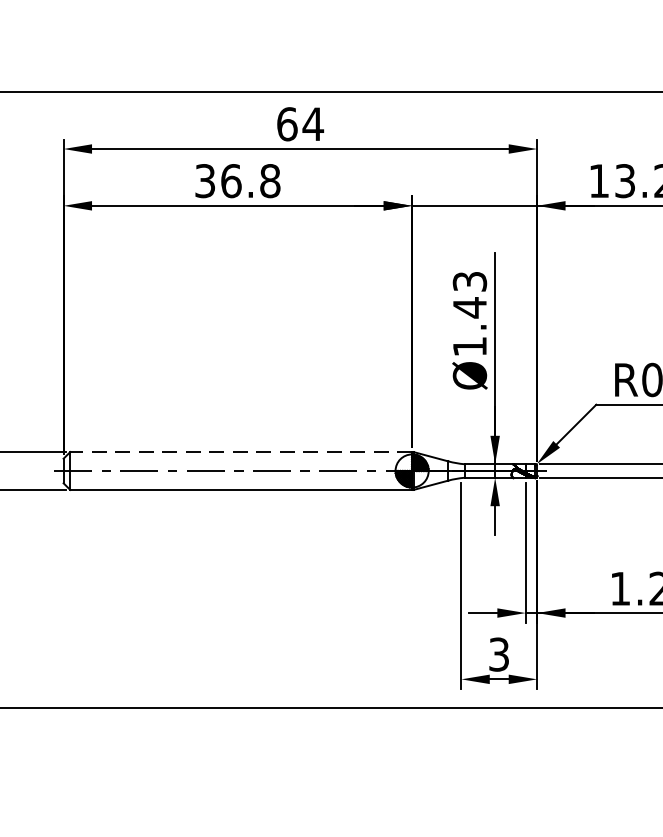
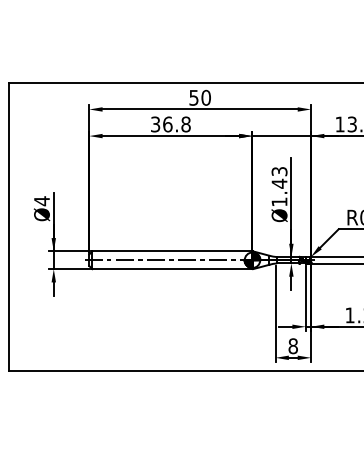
text: (301, 123) -> (200, 97), 64 -> 50
line: (239, 452) -> (171, 251), dashed -> solid
text: (497, 655) -> (292, 346), 3 -> 8

